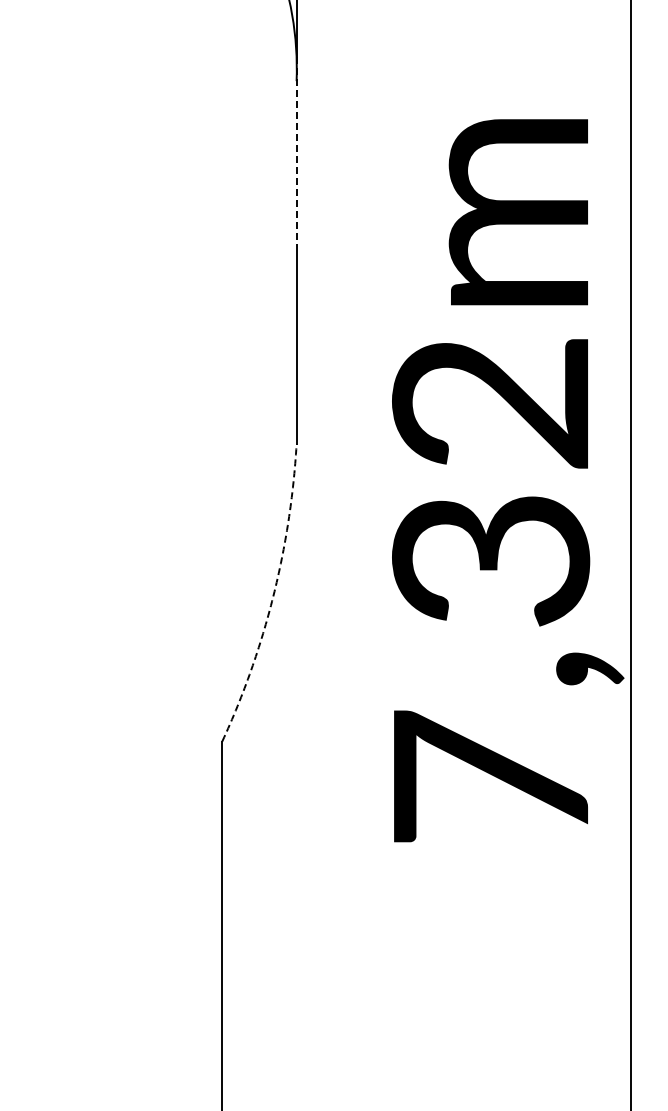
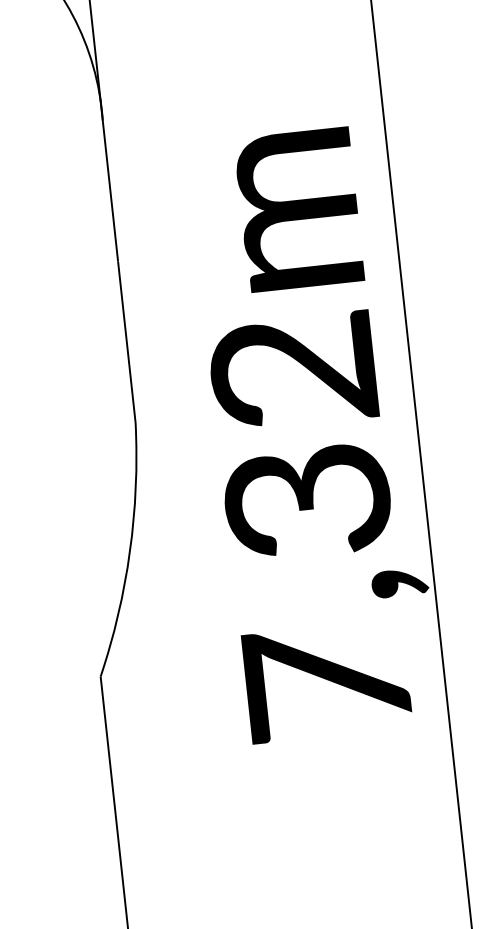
line: (296, 153) -> (109, 180), dashed -> solid
arc: (273, 596) -> (130, 551), dashed -> solid

